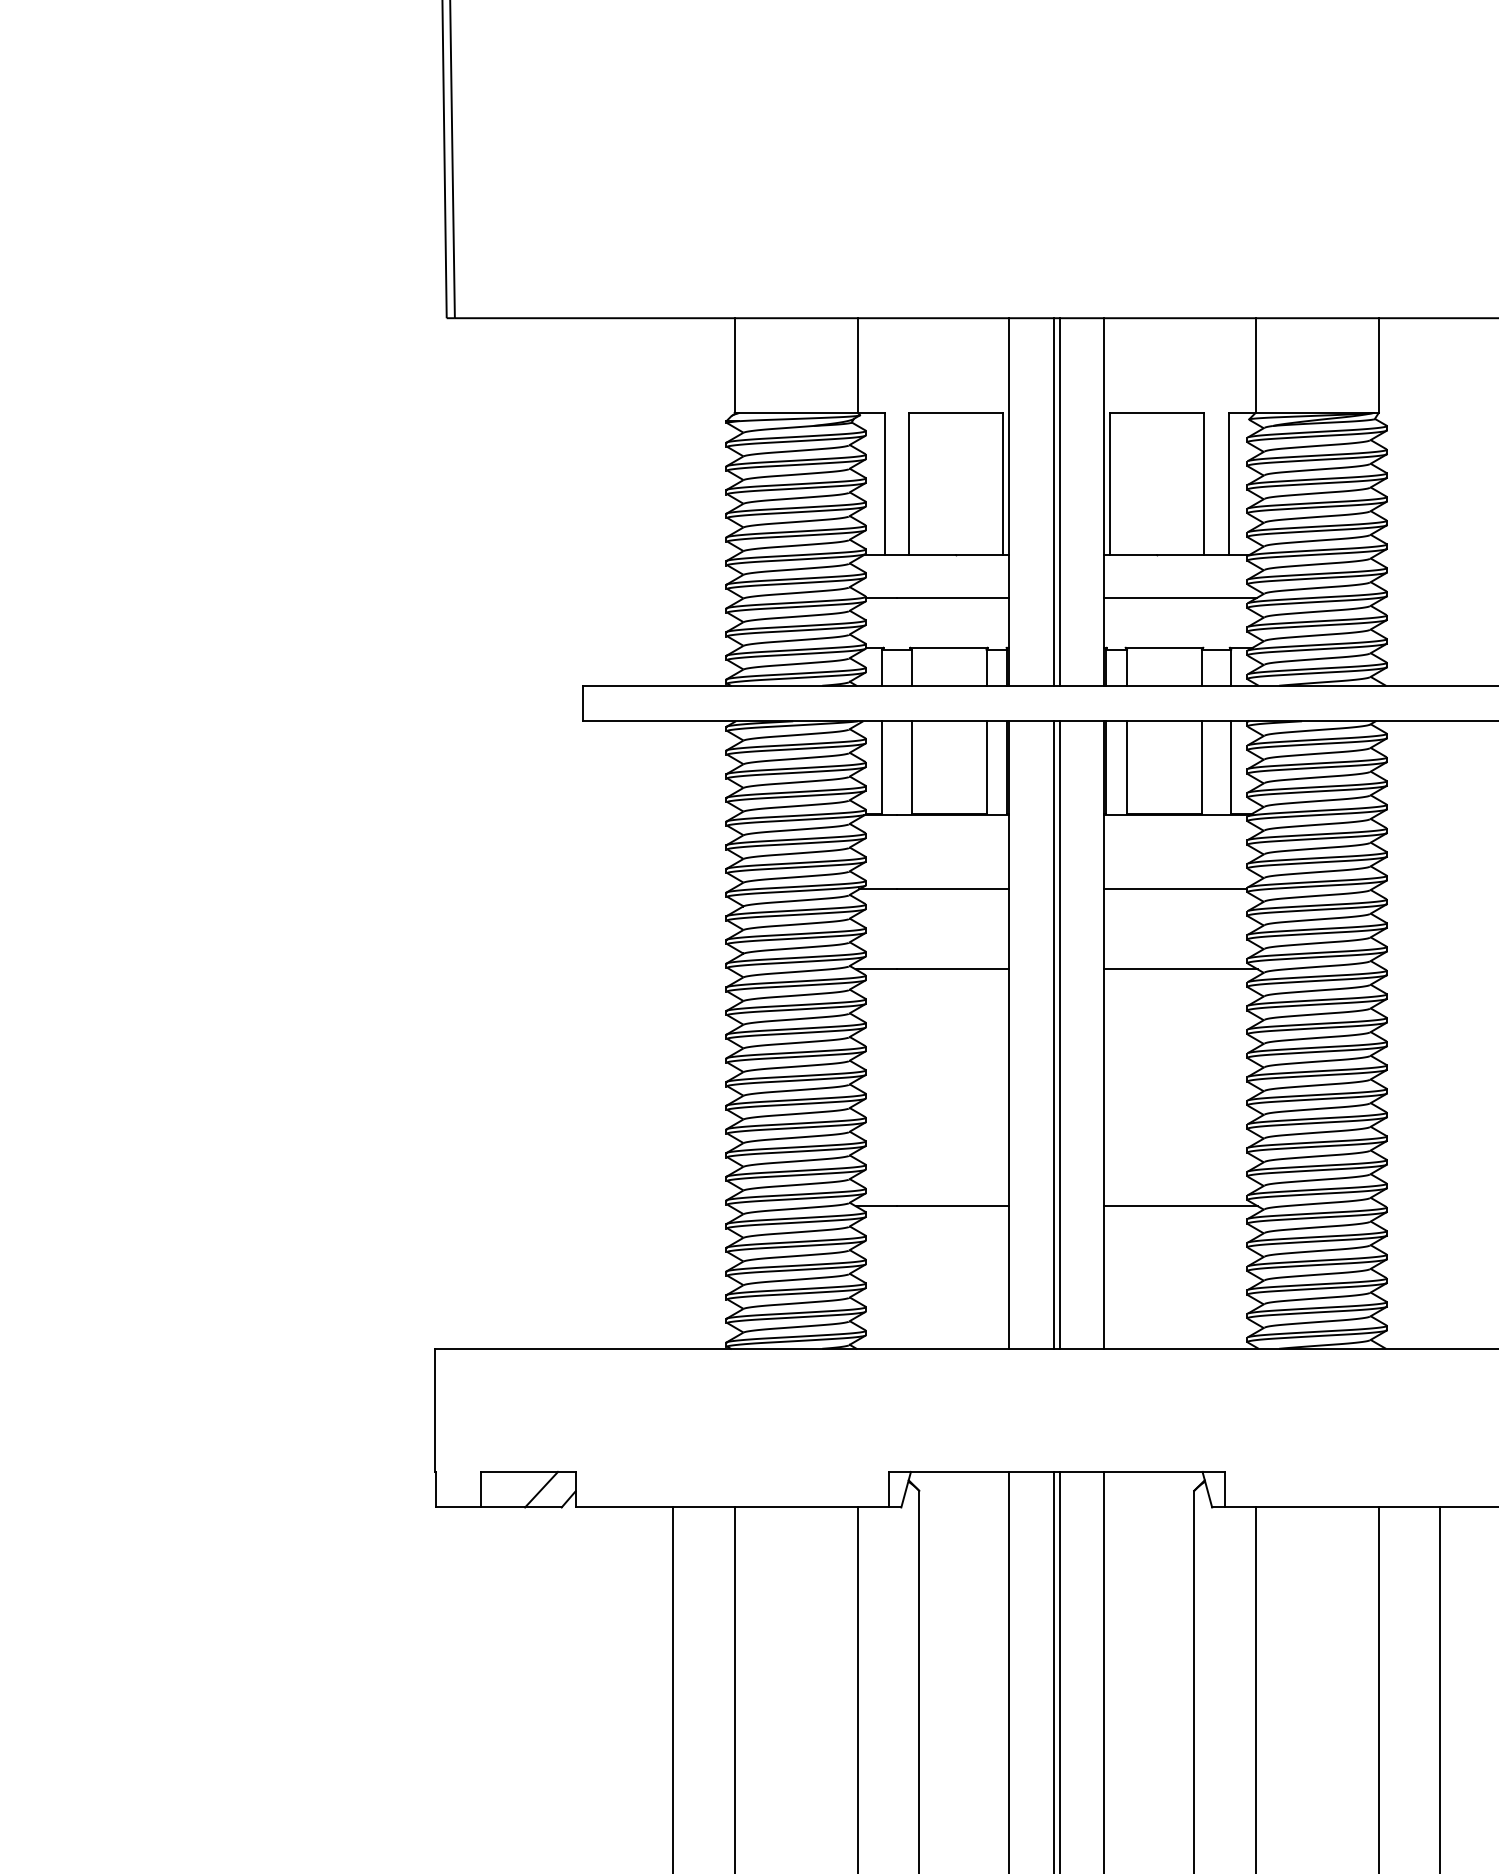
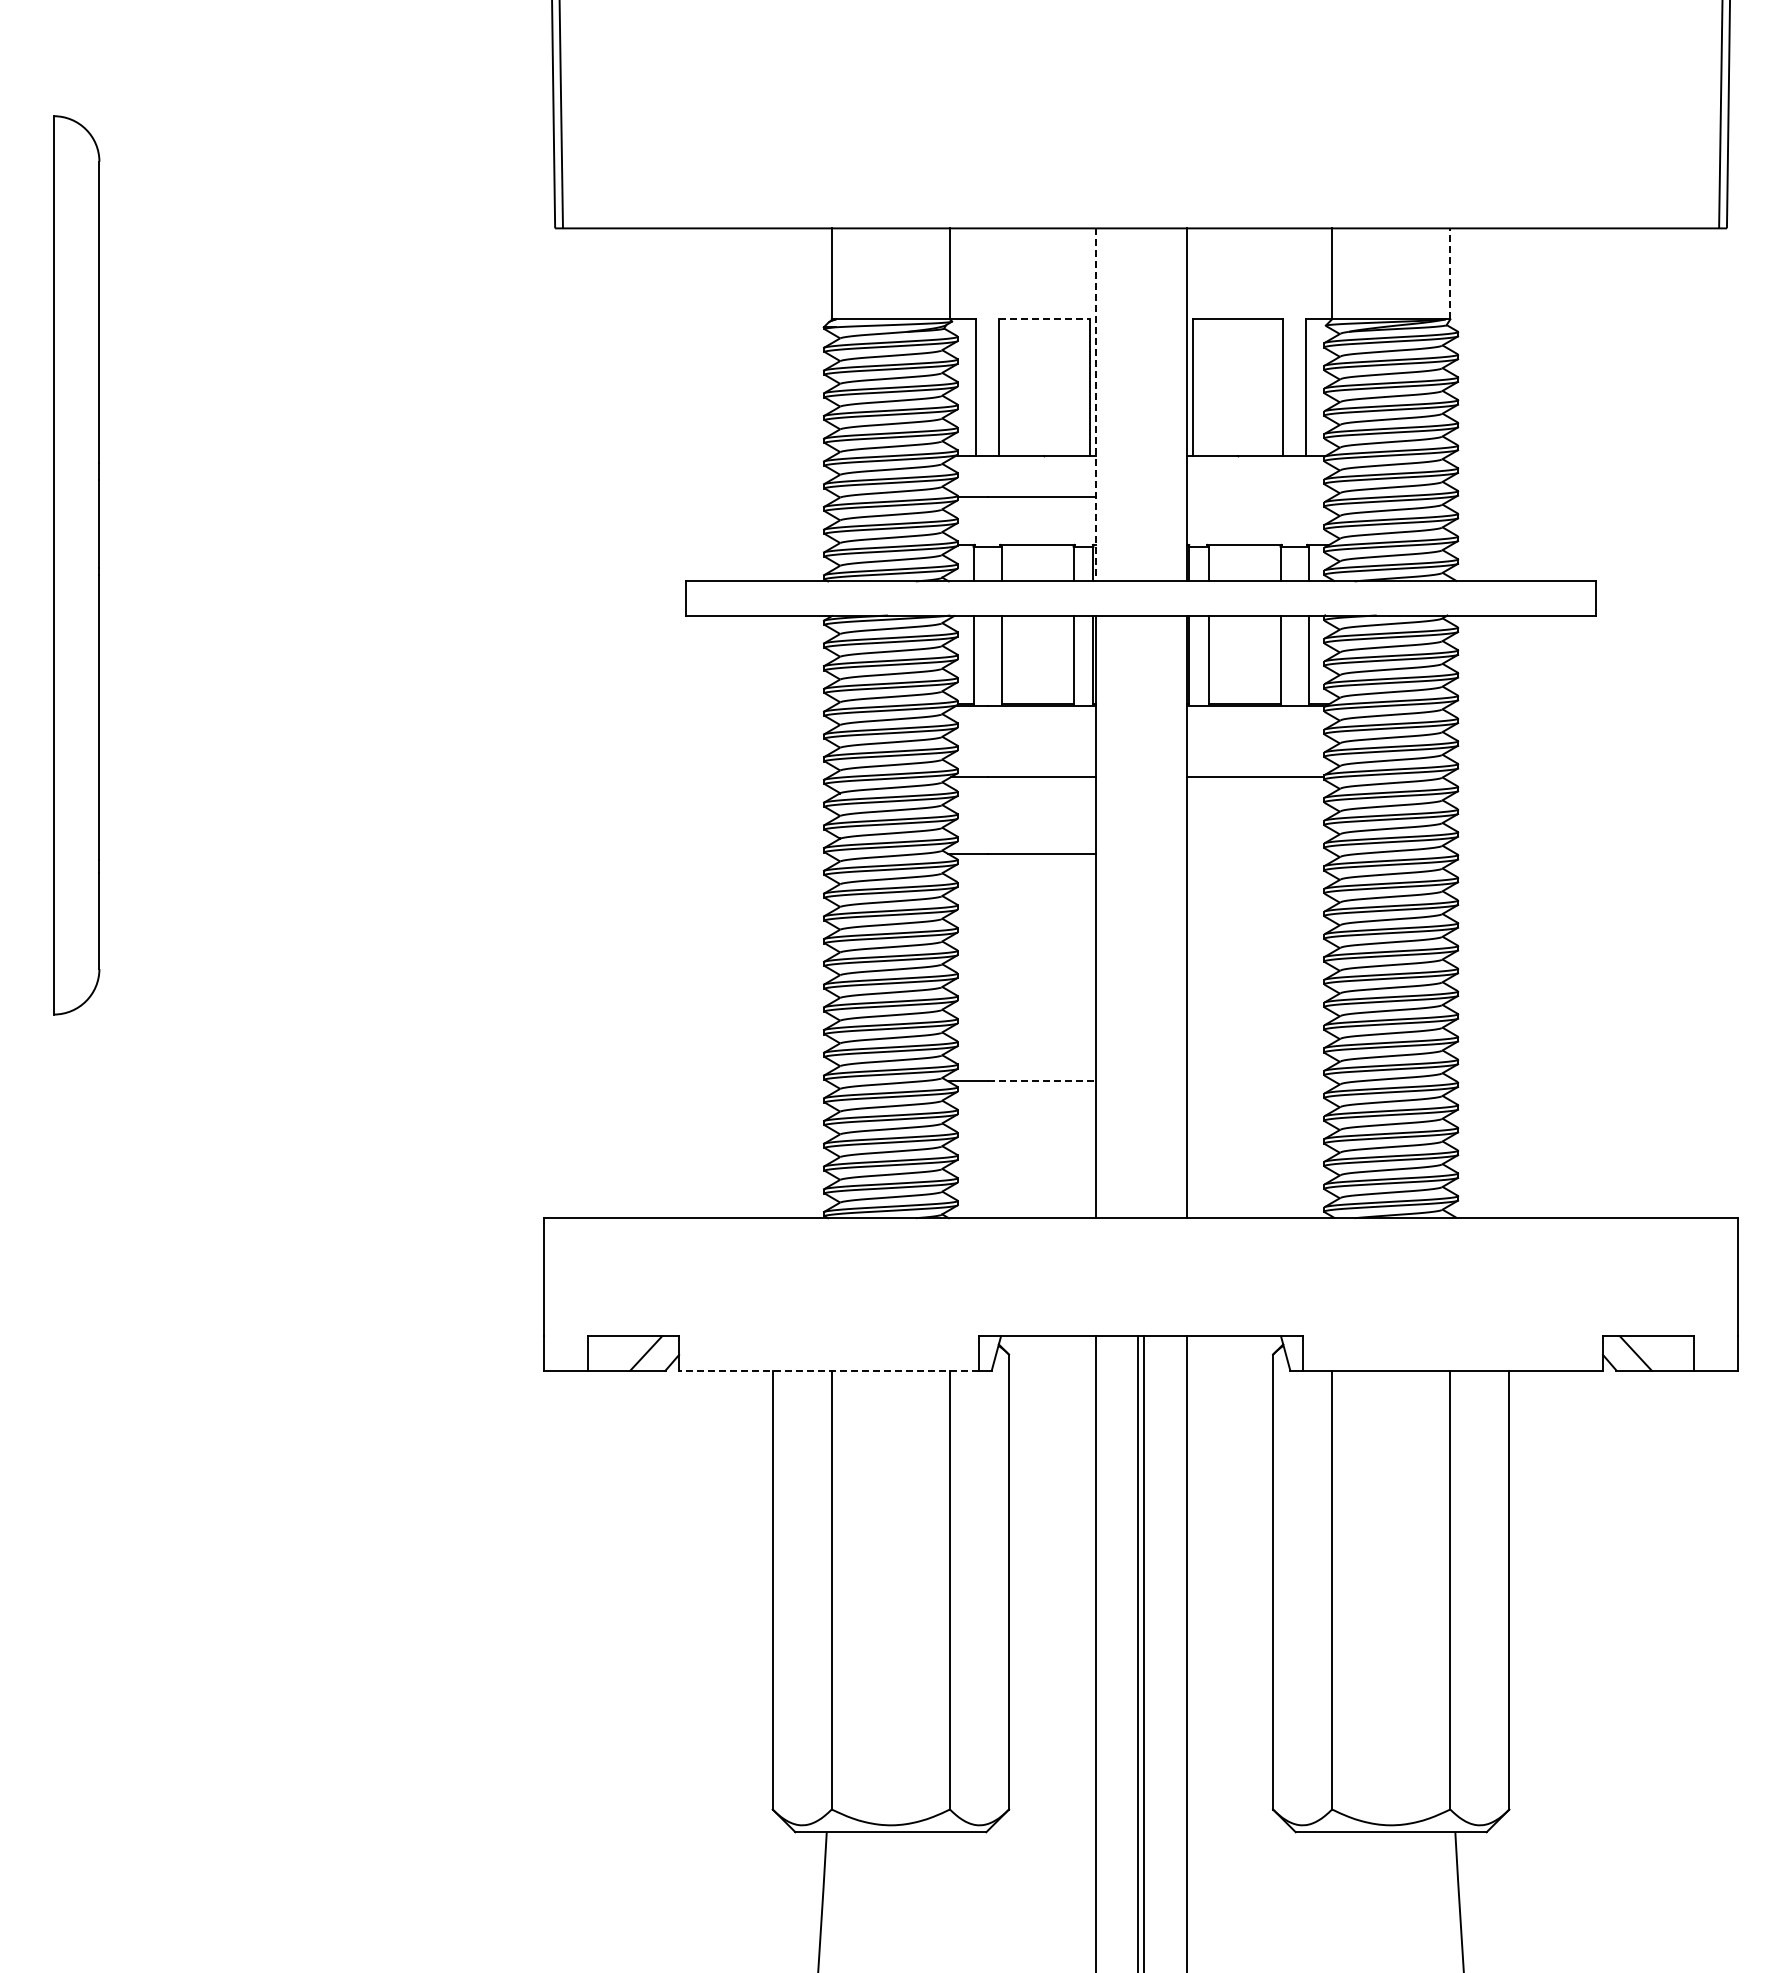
line: (1378, 365) -> (1450, 273), solid -> dashed
line: (956, 413) -> (1044, 319), solid -> dashed
line: (1009, 501) -> (1095, 404), solid -> dashed
line: (1054, 501) -> (1138, 404), removed
line: (1060, 501) -> (1144, 404), removed
line: (1180, 598) -> (1259, 497), removed
line: (1181, 969) -> (1260, 853), removed
line: (1054, 1034) -> (1138, 916), removed
line: (1060, 1034) -> (1144, 916), removed
line: (954, 1206) -> (1042, 1081), solid -> dashed
line: (1181, 1206) -> (1260, 1081), removed
line: (731, 1507) -> (828, 1370), solid -> dashed

